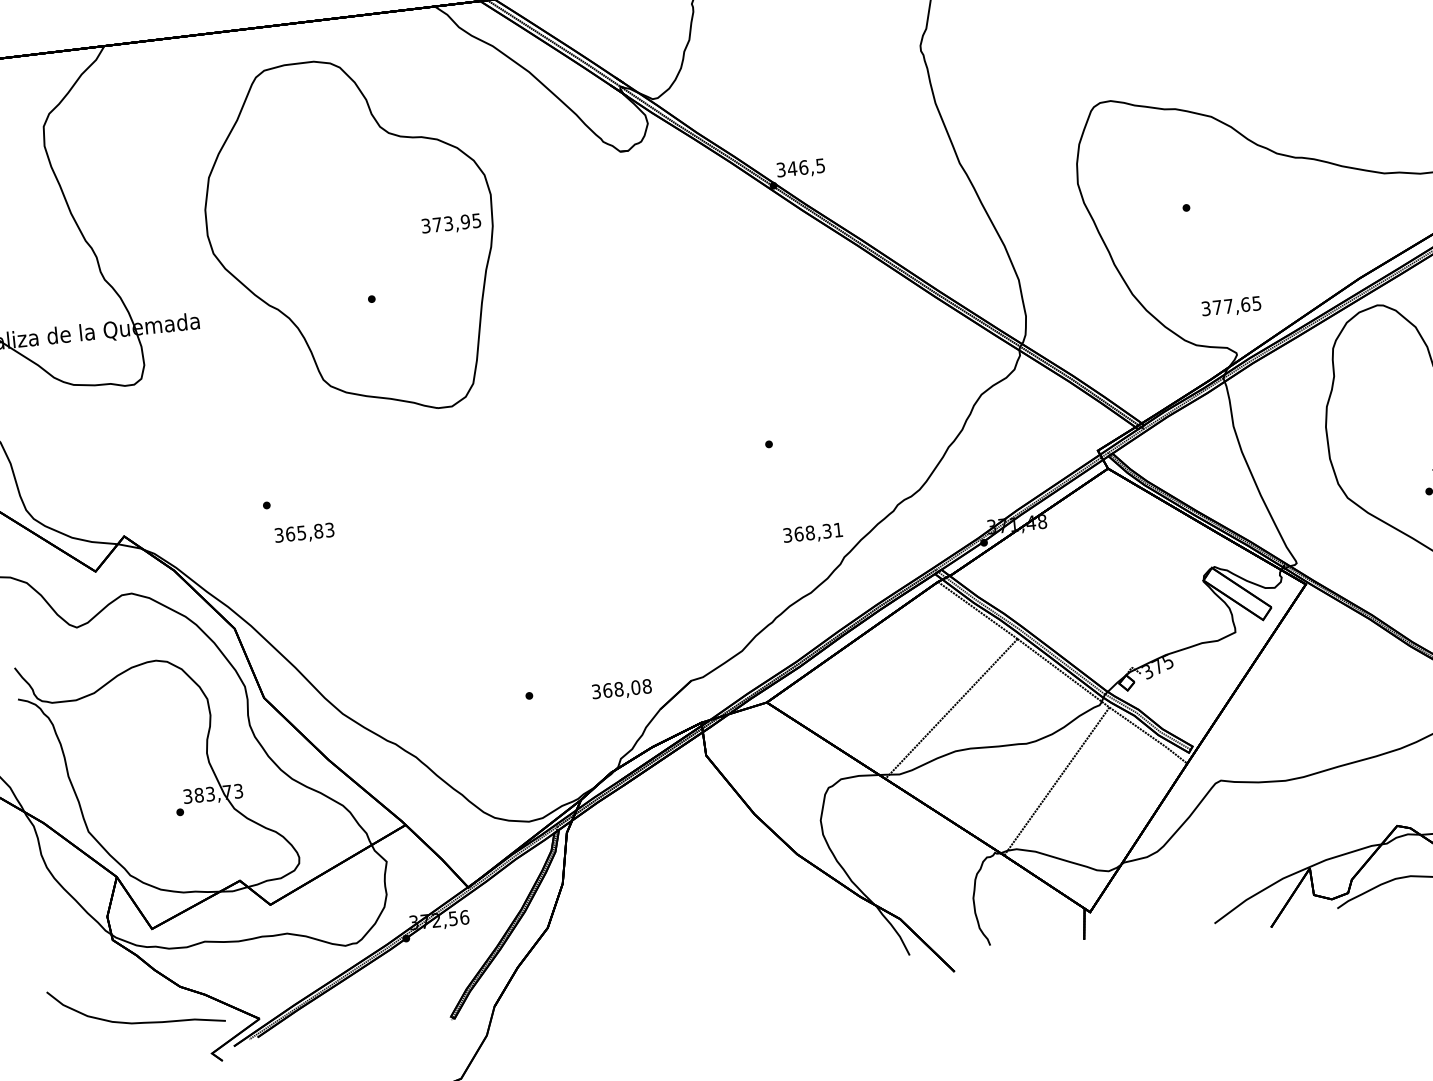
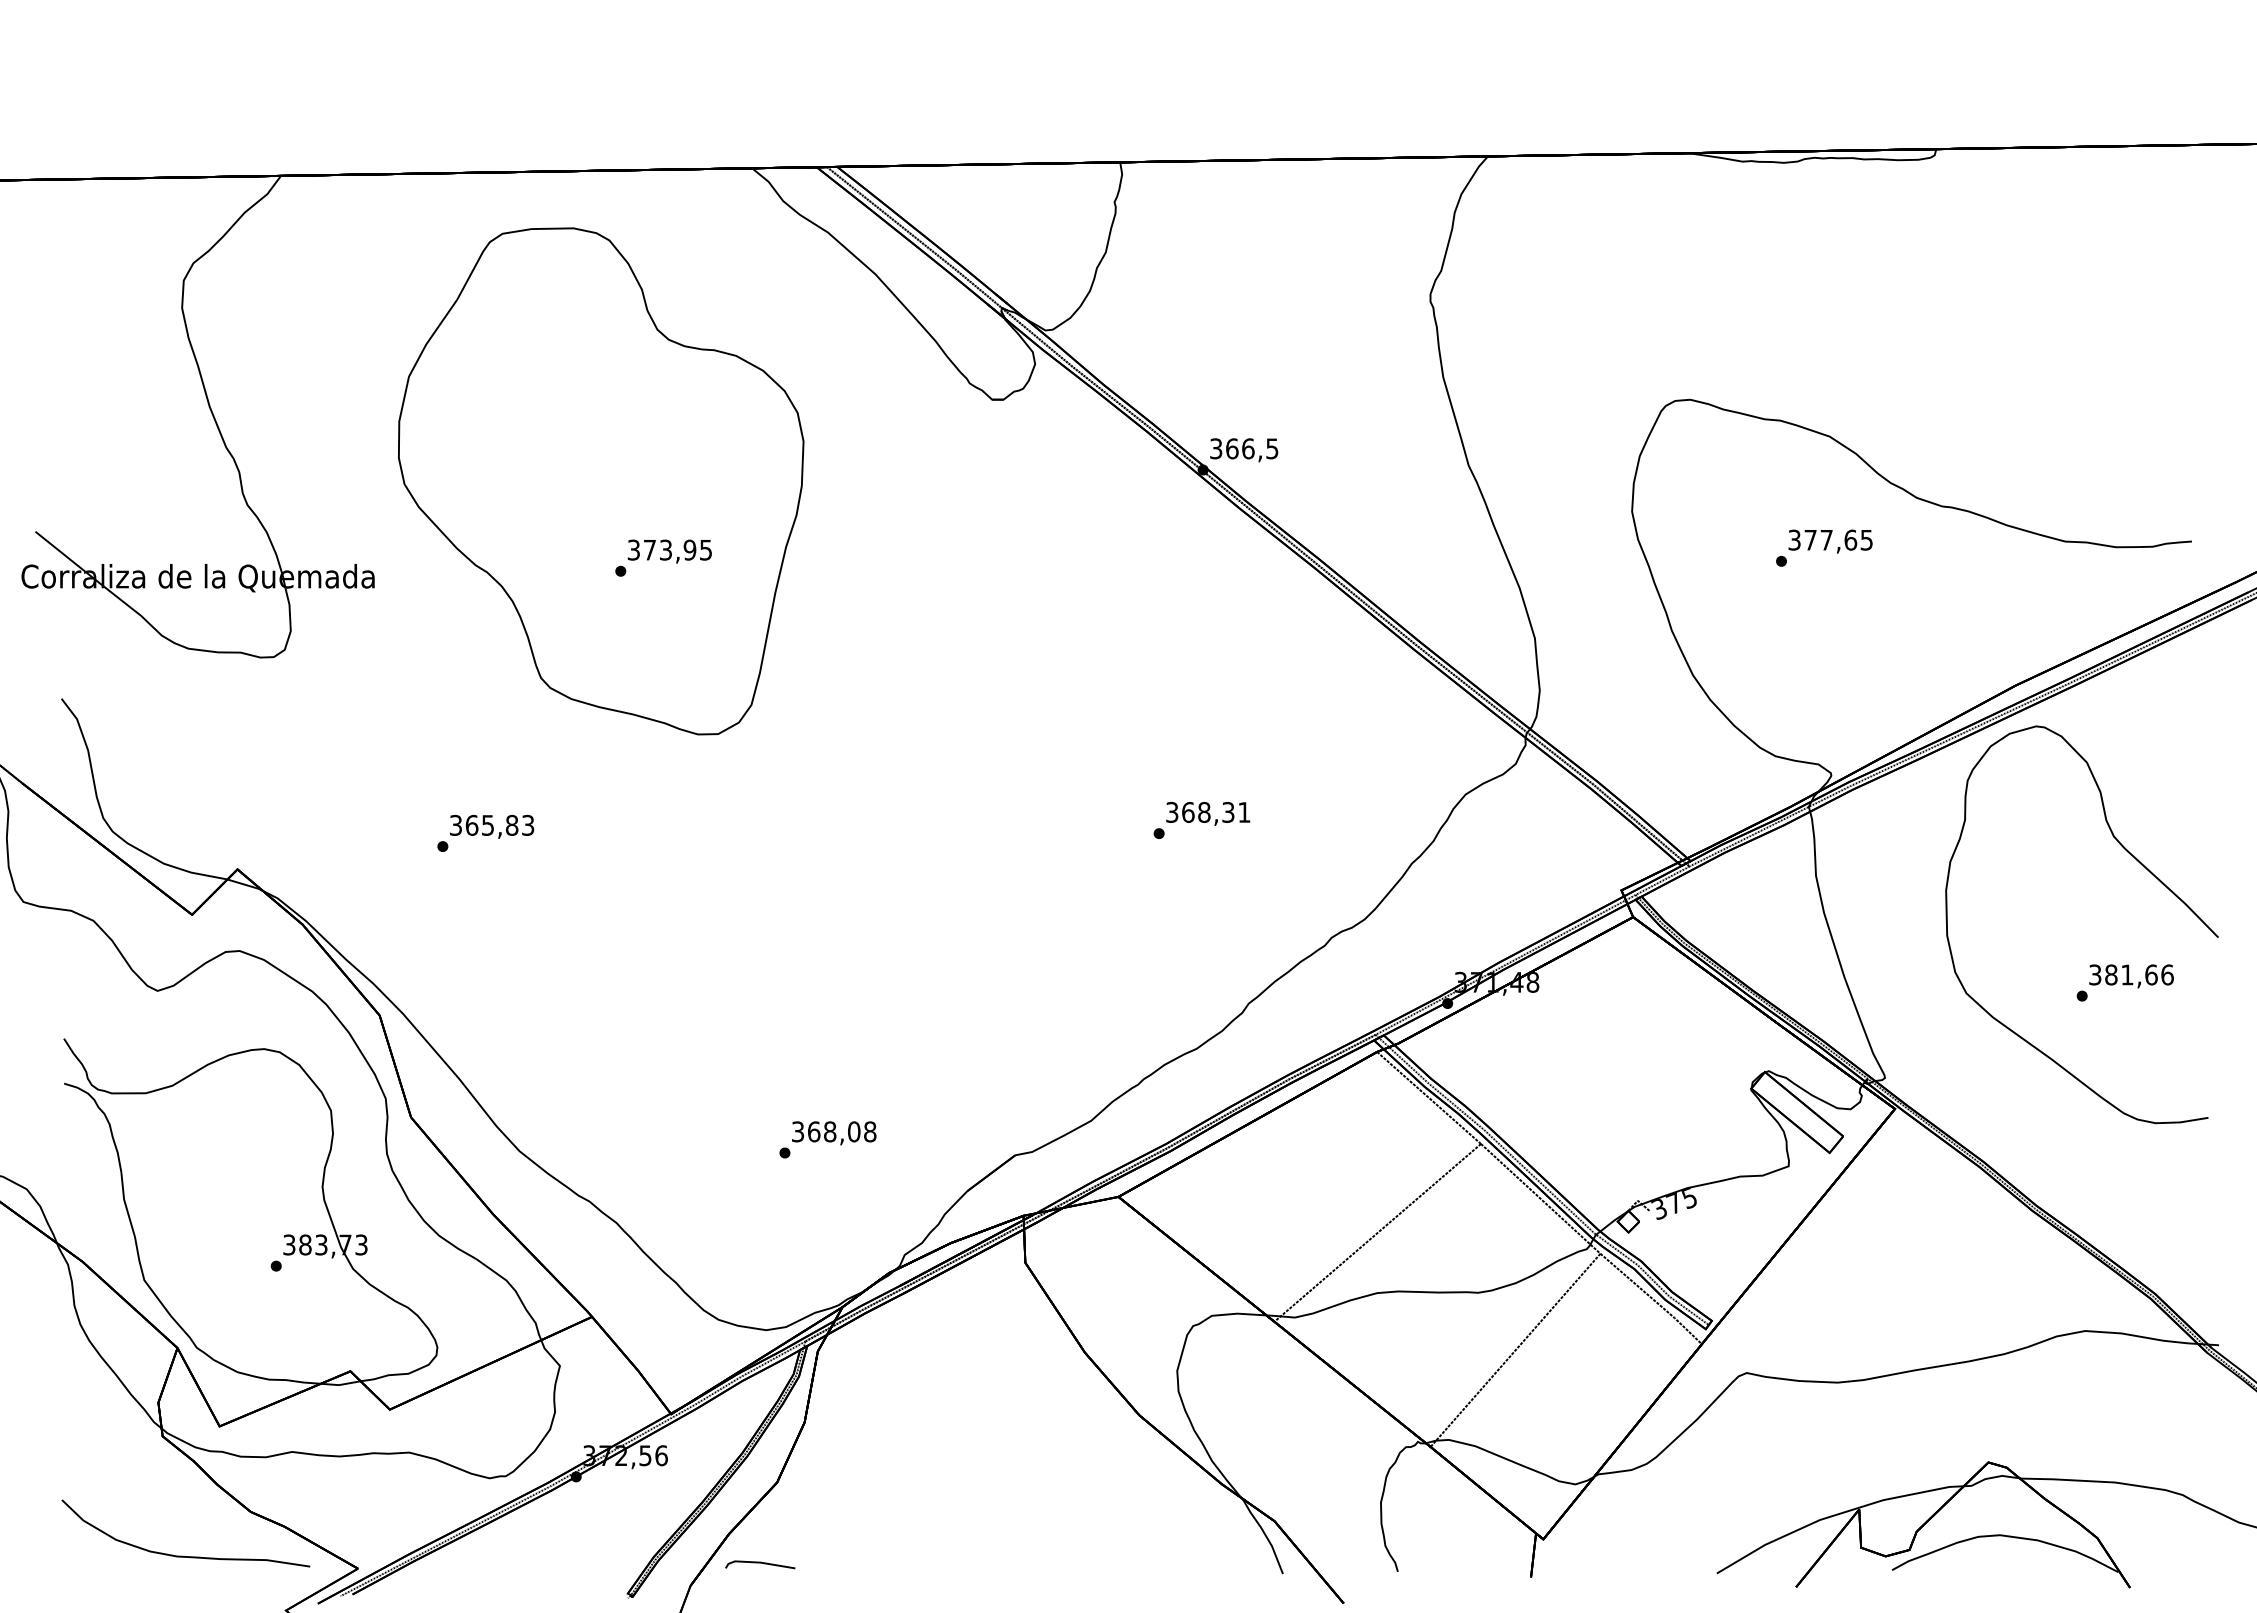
text: (791, 168) -> (1231, 448), 346,5 -> 366,5
text: (451, 224) -> (669, 551), moved
text: (1231, 307) -> (1830, 541), moved
text: (304, 533) -> (492, 826), moved
text: (813, 533) -> (1208, 813), moved
text: (622, 690) -> (834, 1133), moved
line: (541, 986) -> (760, 1563), added

